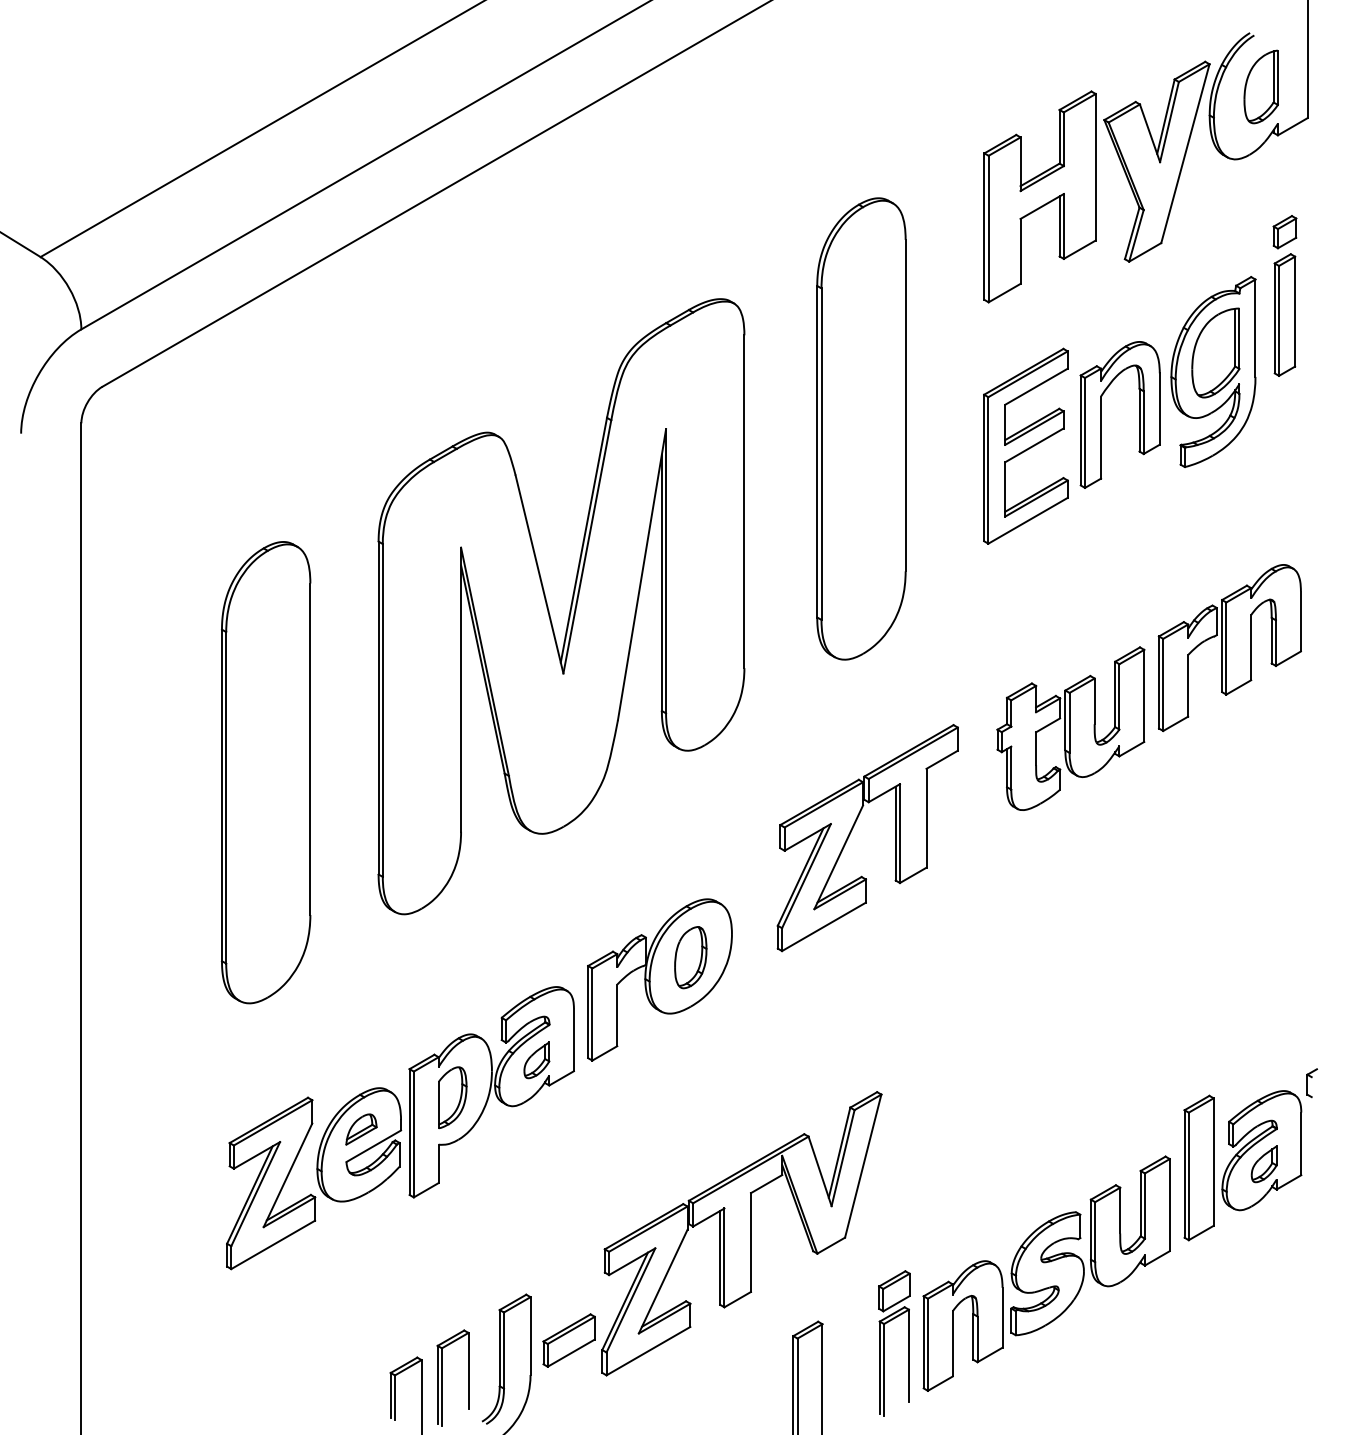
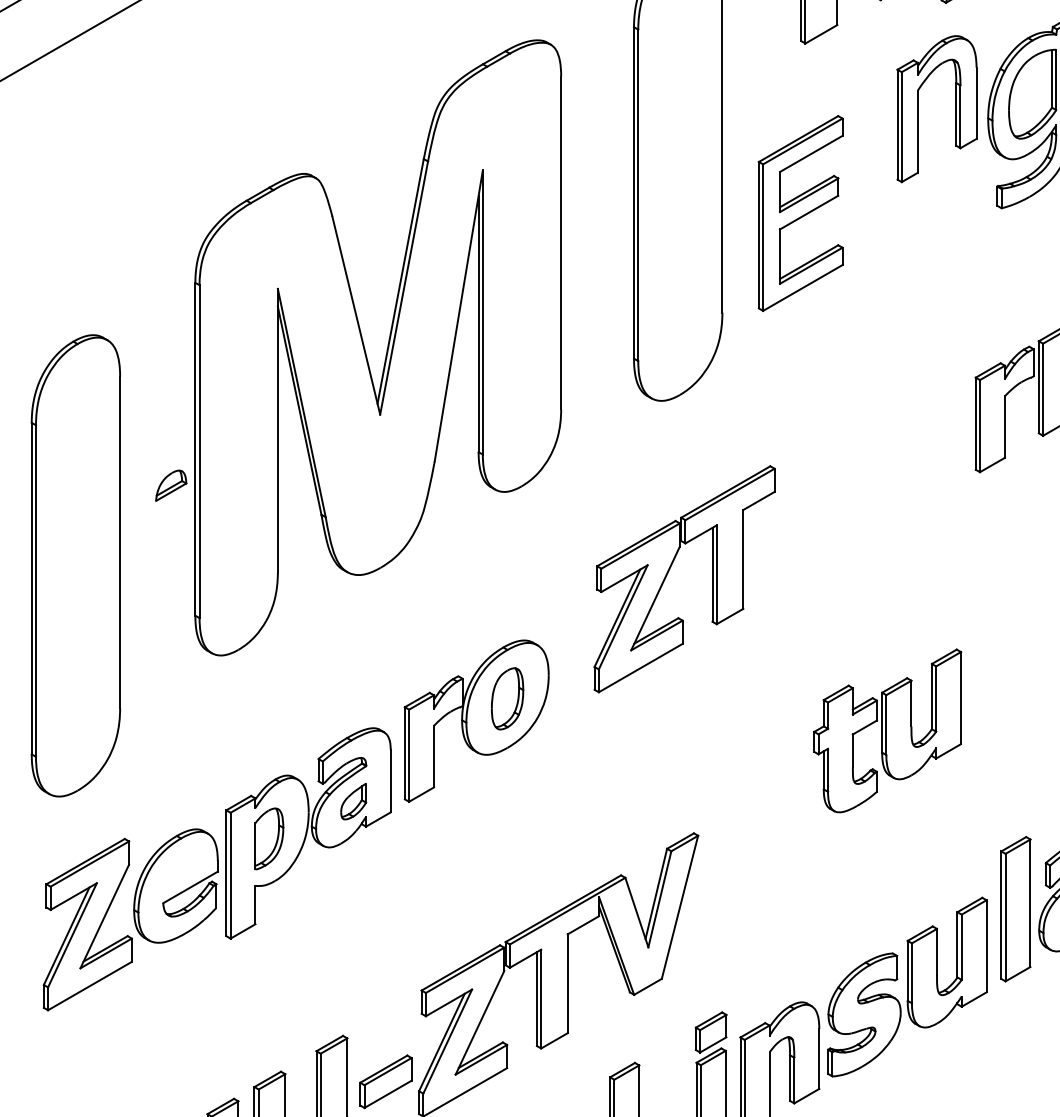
part: (1101, 414) -> (918, 108), moved
part: (1025, 445) -> (800, 212), moved
part: (1070, 728) -> (887, 730), moved
part: (265, 772) -> (75, 565), moved
part: (361, 1129) -> (171, 485), moved

